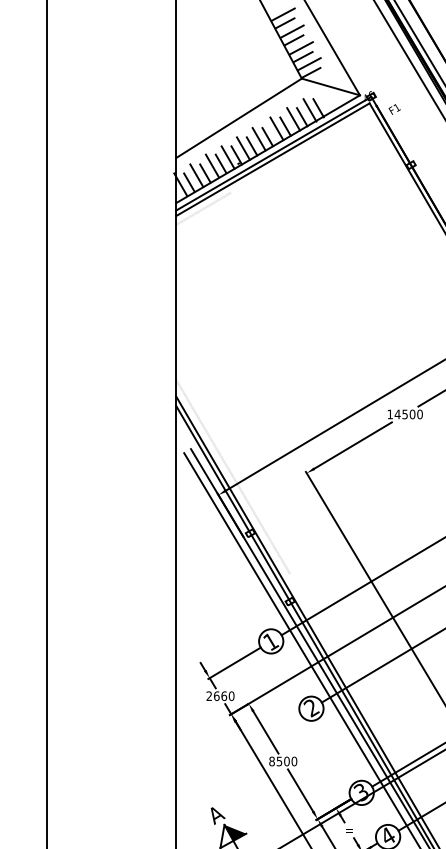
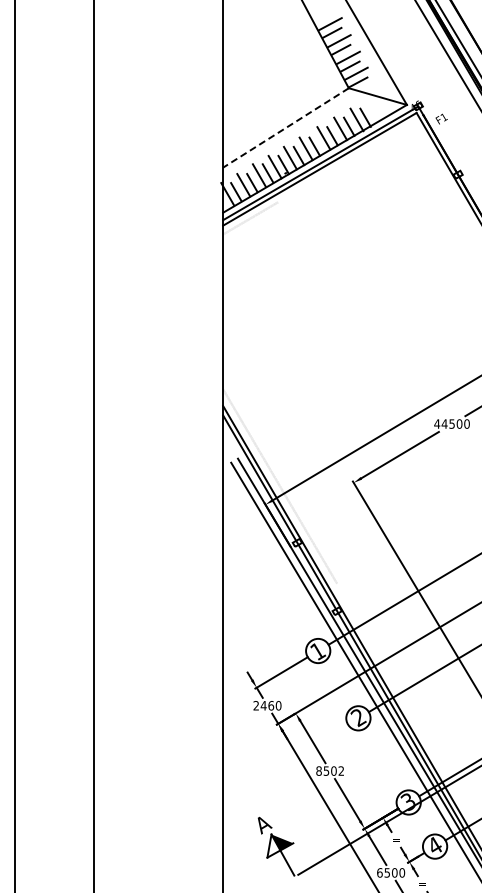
line: (238, 118) -> (285, 128), solid -> dashed
text: (390, 413) -> (437, 423), 14500 -> 44500
text: (216, 695) -> (263, 705), 2660 -> 2460
text: (294, 760) -> (341, 770), 8500 -> 8502

